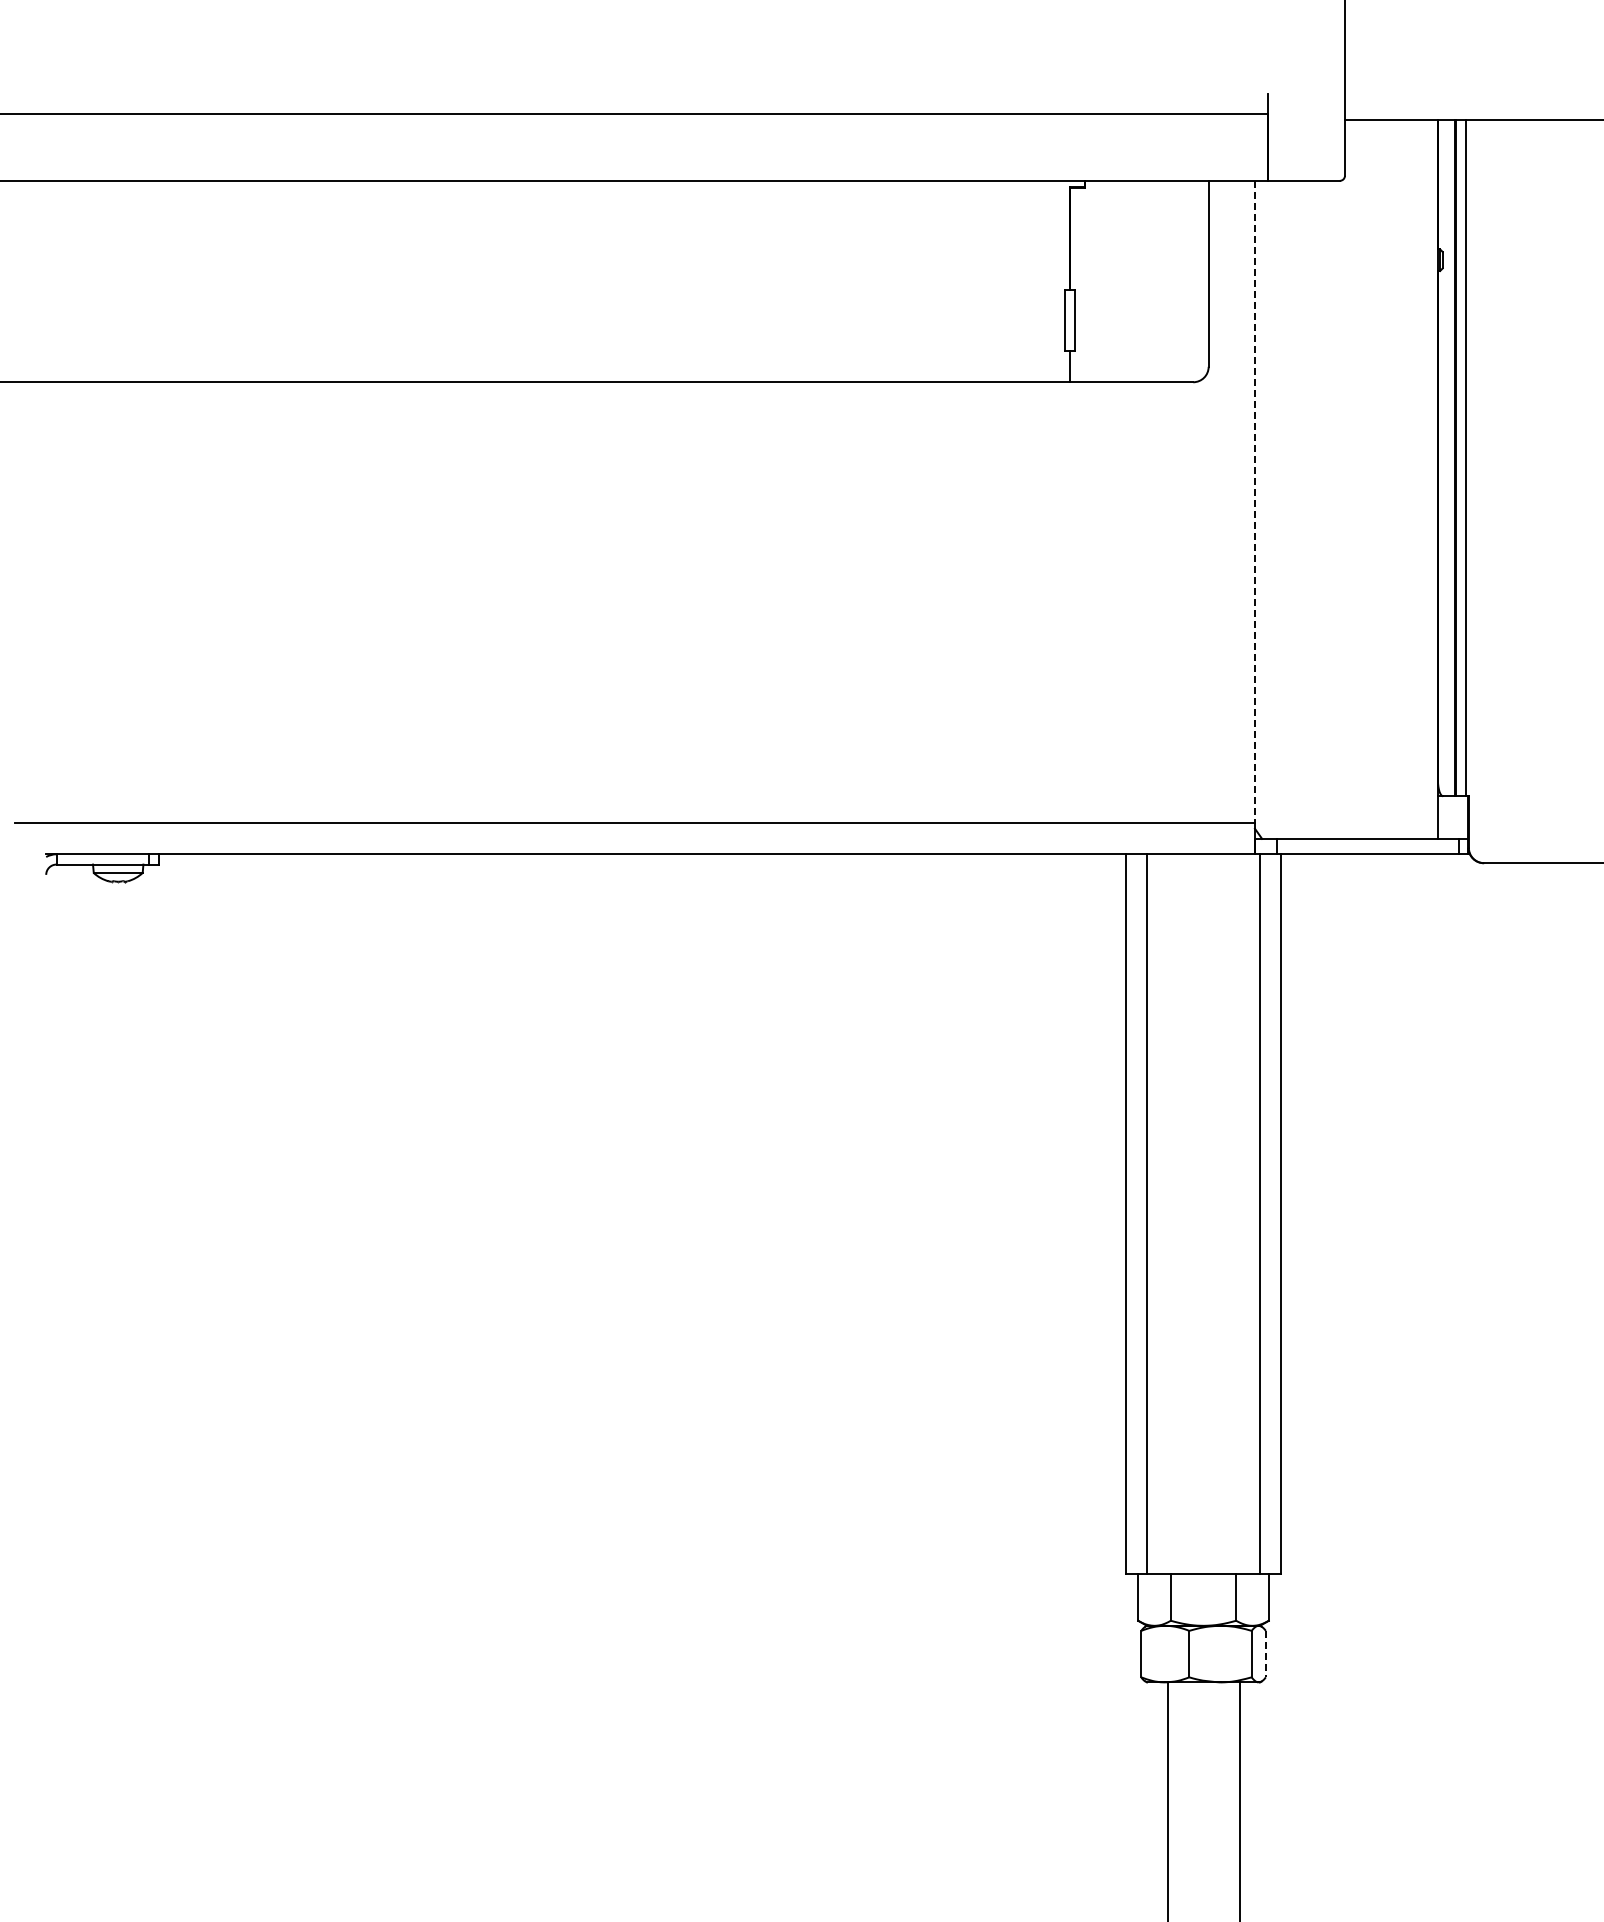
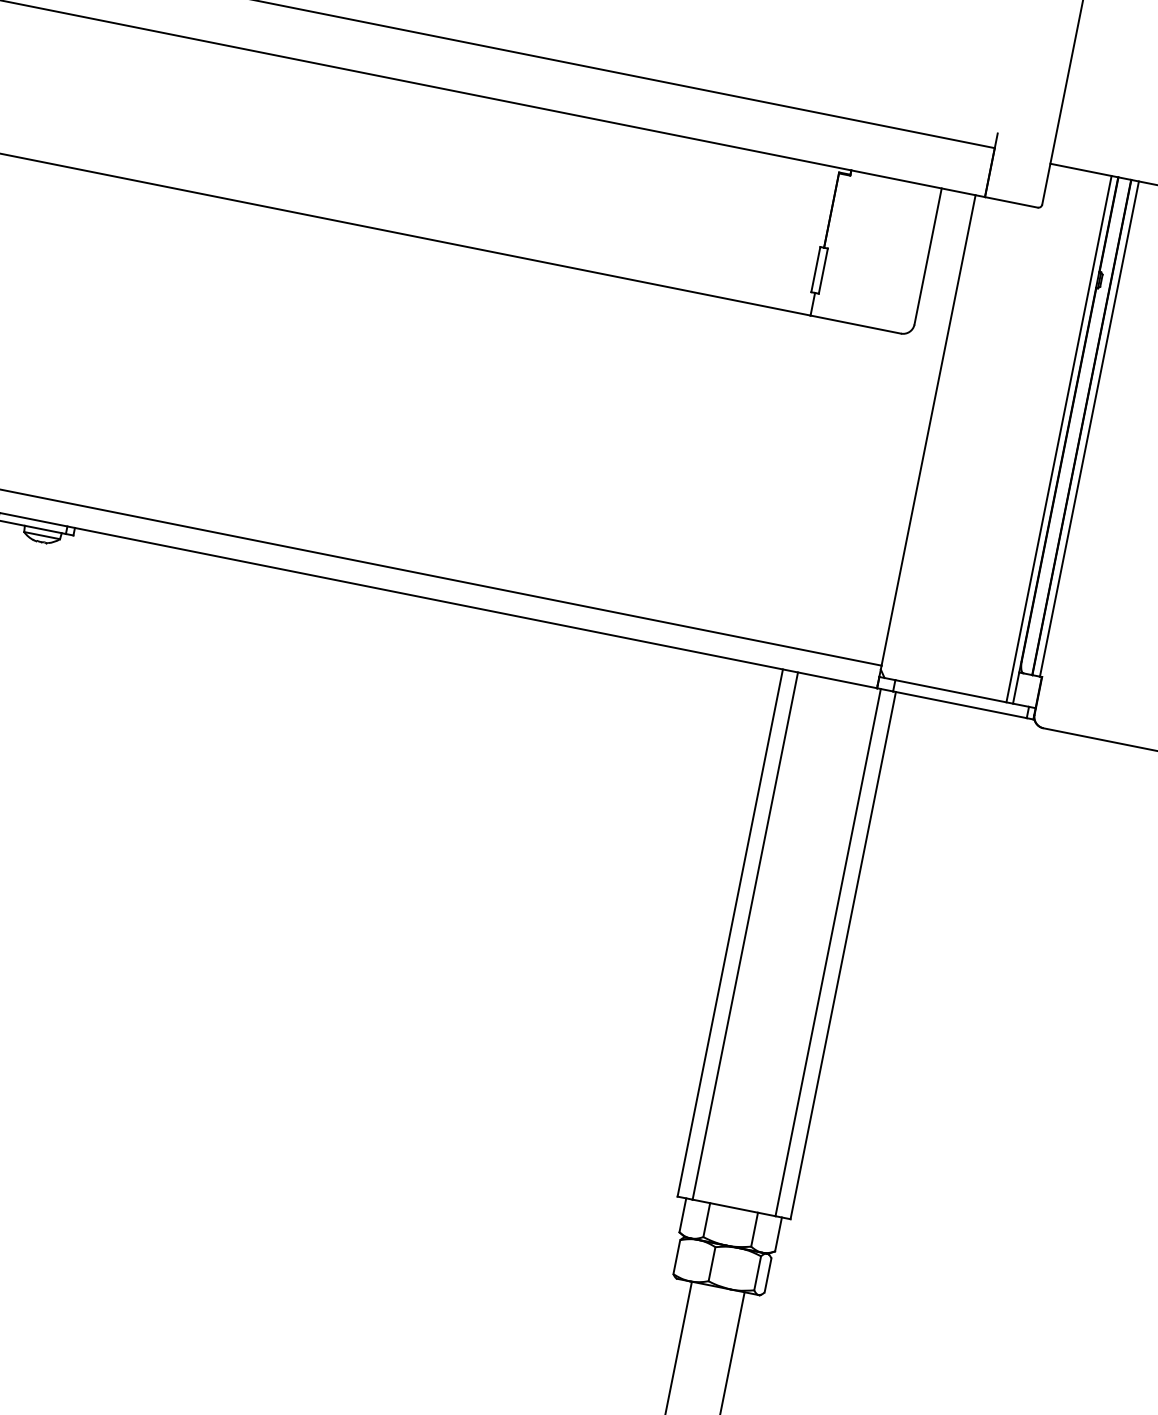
line: (1428, 478) -> (1059, 438), added
line: (1254, 502) -> (928, 430), dashed -> solid
line: (1265, 1654) -> (767, 1275), dashed -> solid

